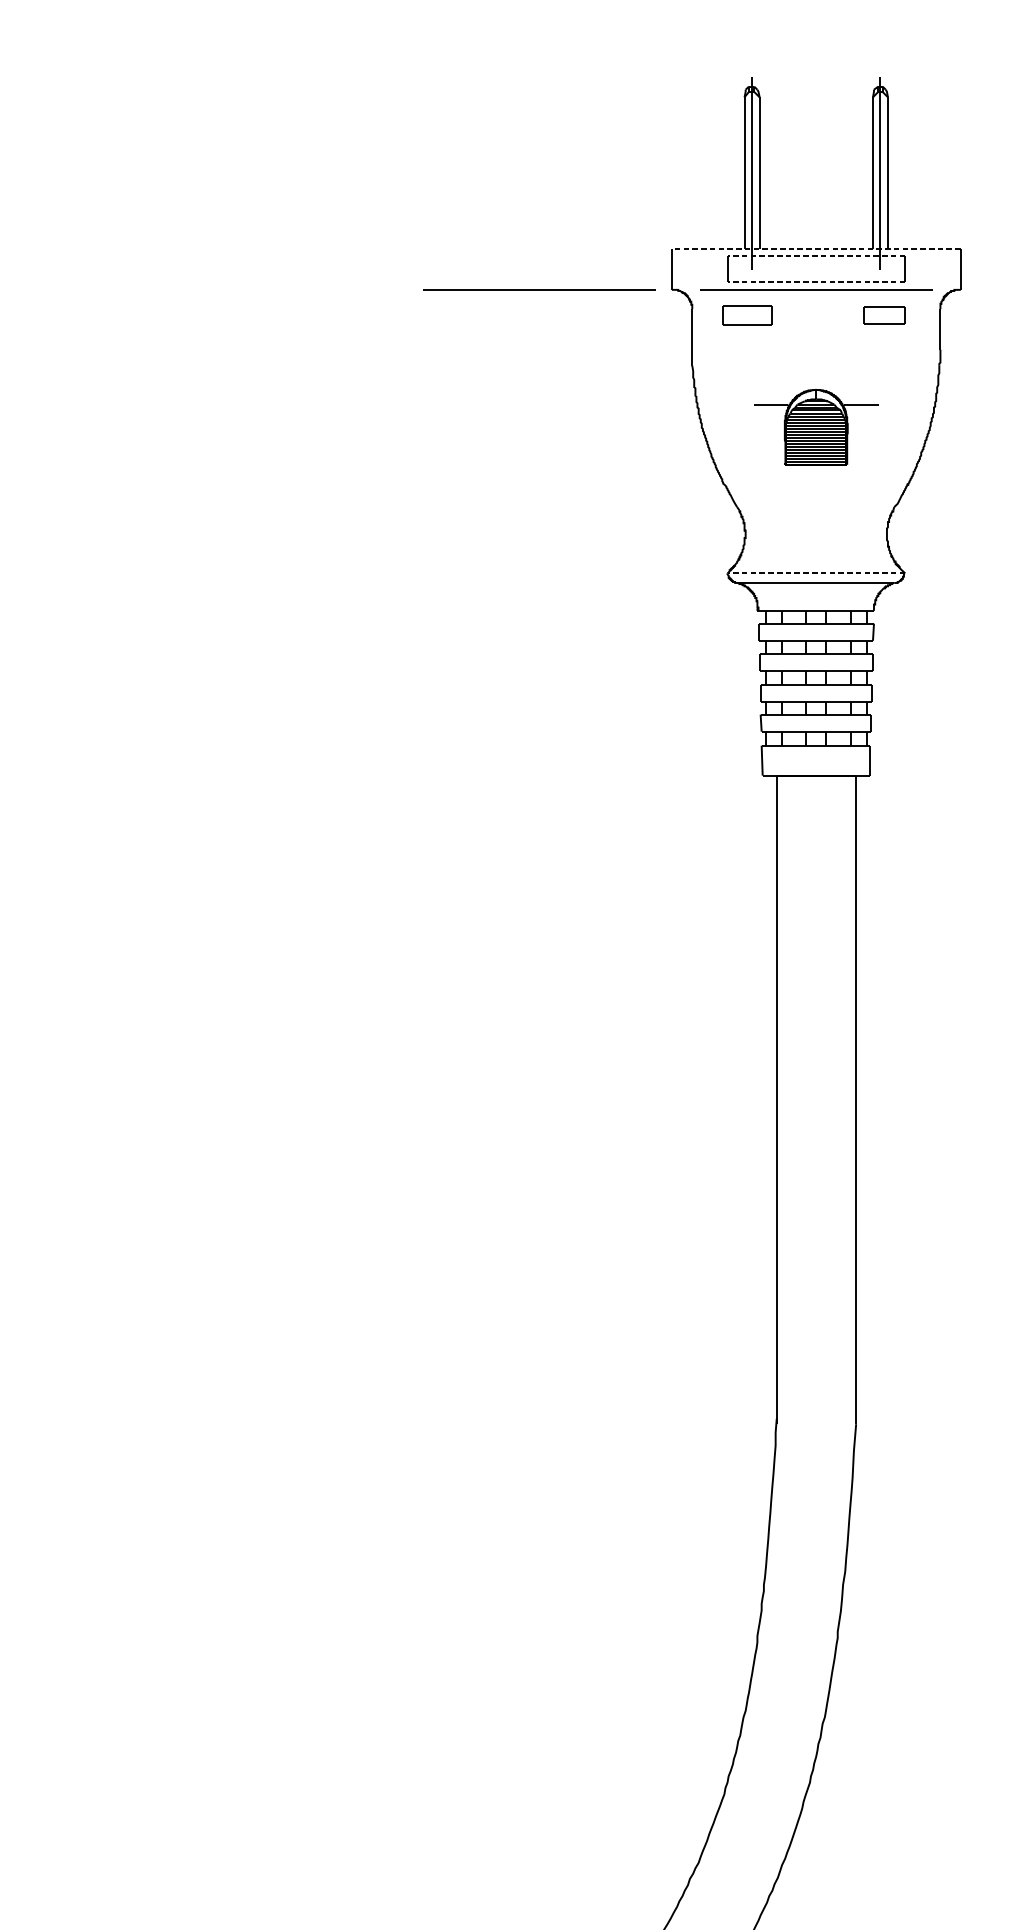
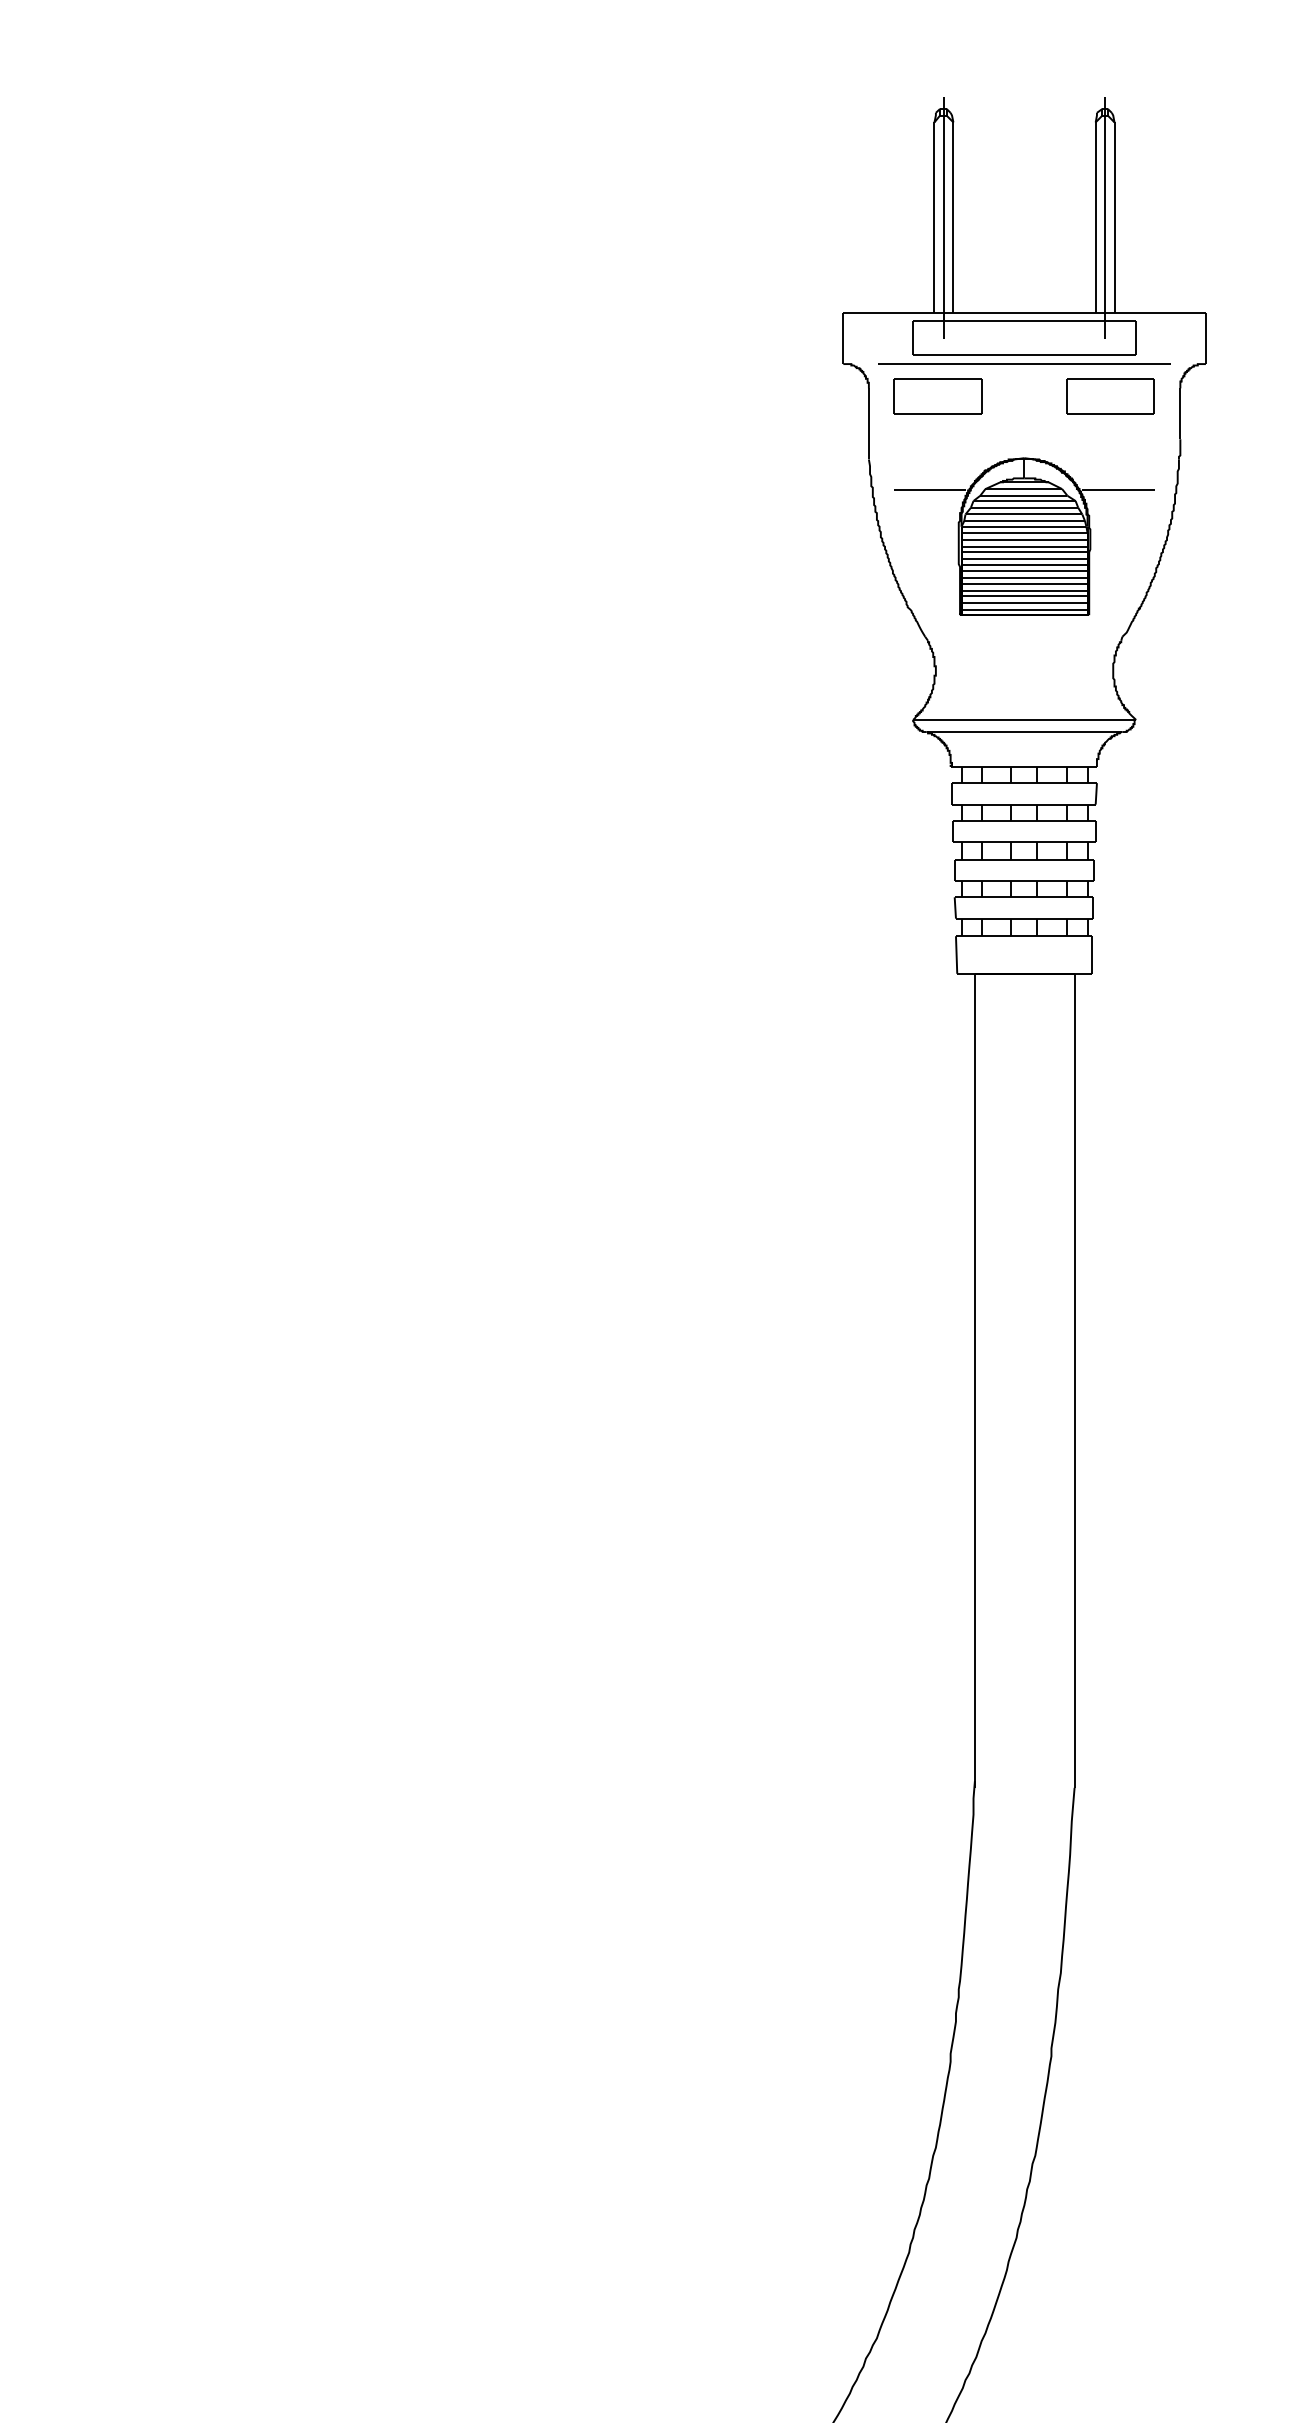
line: (816, 248) -> (1024, 312), dashed -> solid
line: (816, 255) -> (1024, 321), dashed -> solid
line: (816, 282) -> (1024, 354), dashed -> solid
line: (539, 289) -> (677, 363), removed
part: (746, 315) -> (937, 396), size x1.43
part: (884, 315) -> (1110, 396), size x1.67
part: (816, 427) -> (1024, 536), size x1.67
line: (816, 573) -> (1024, 719), dashed -> solid

